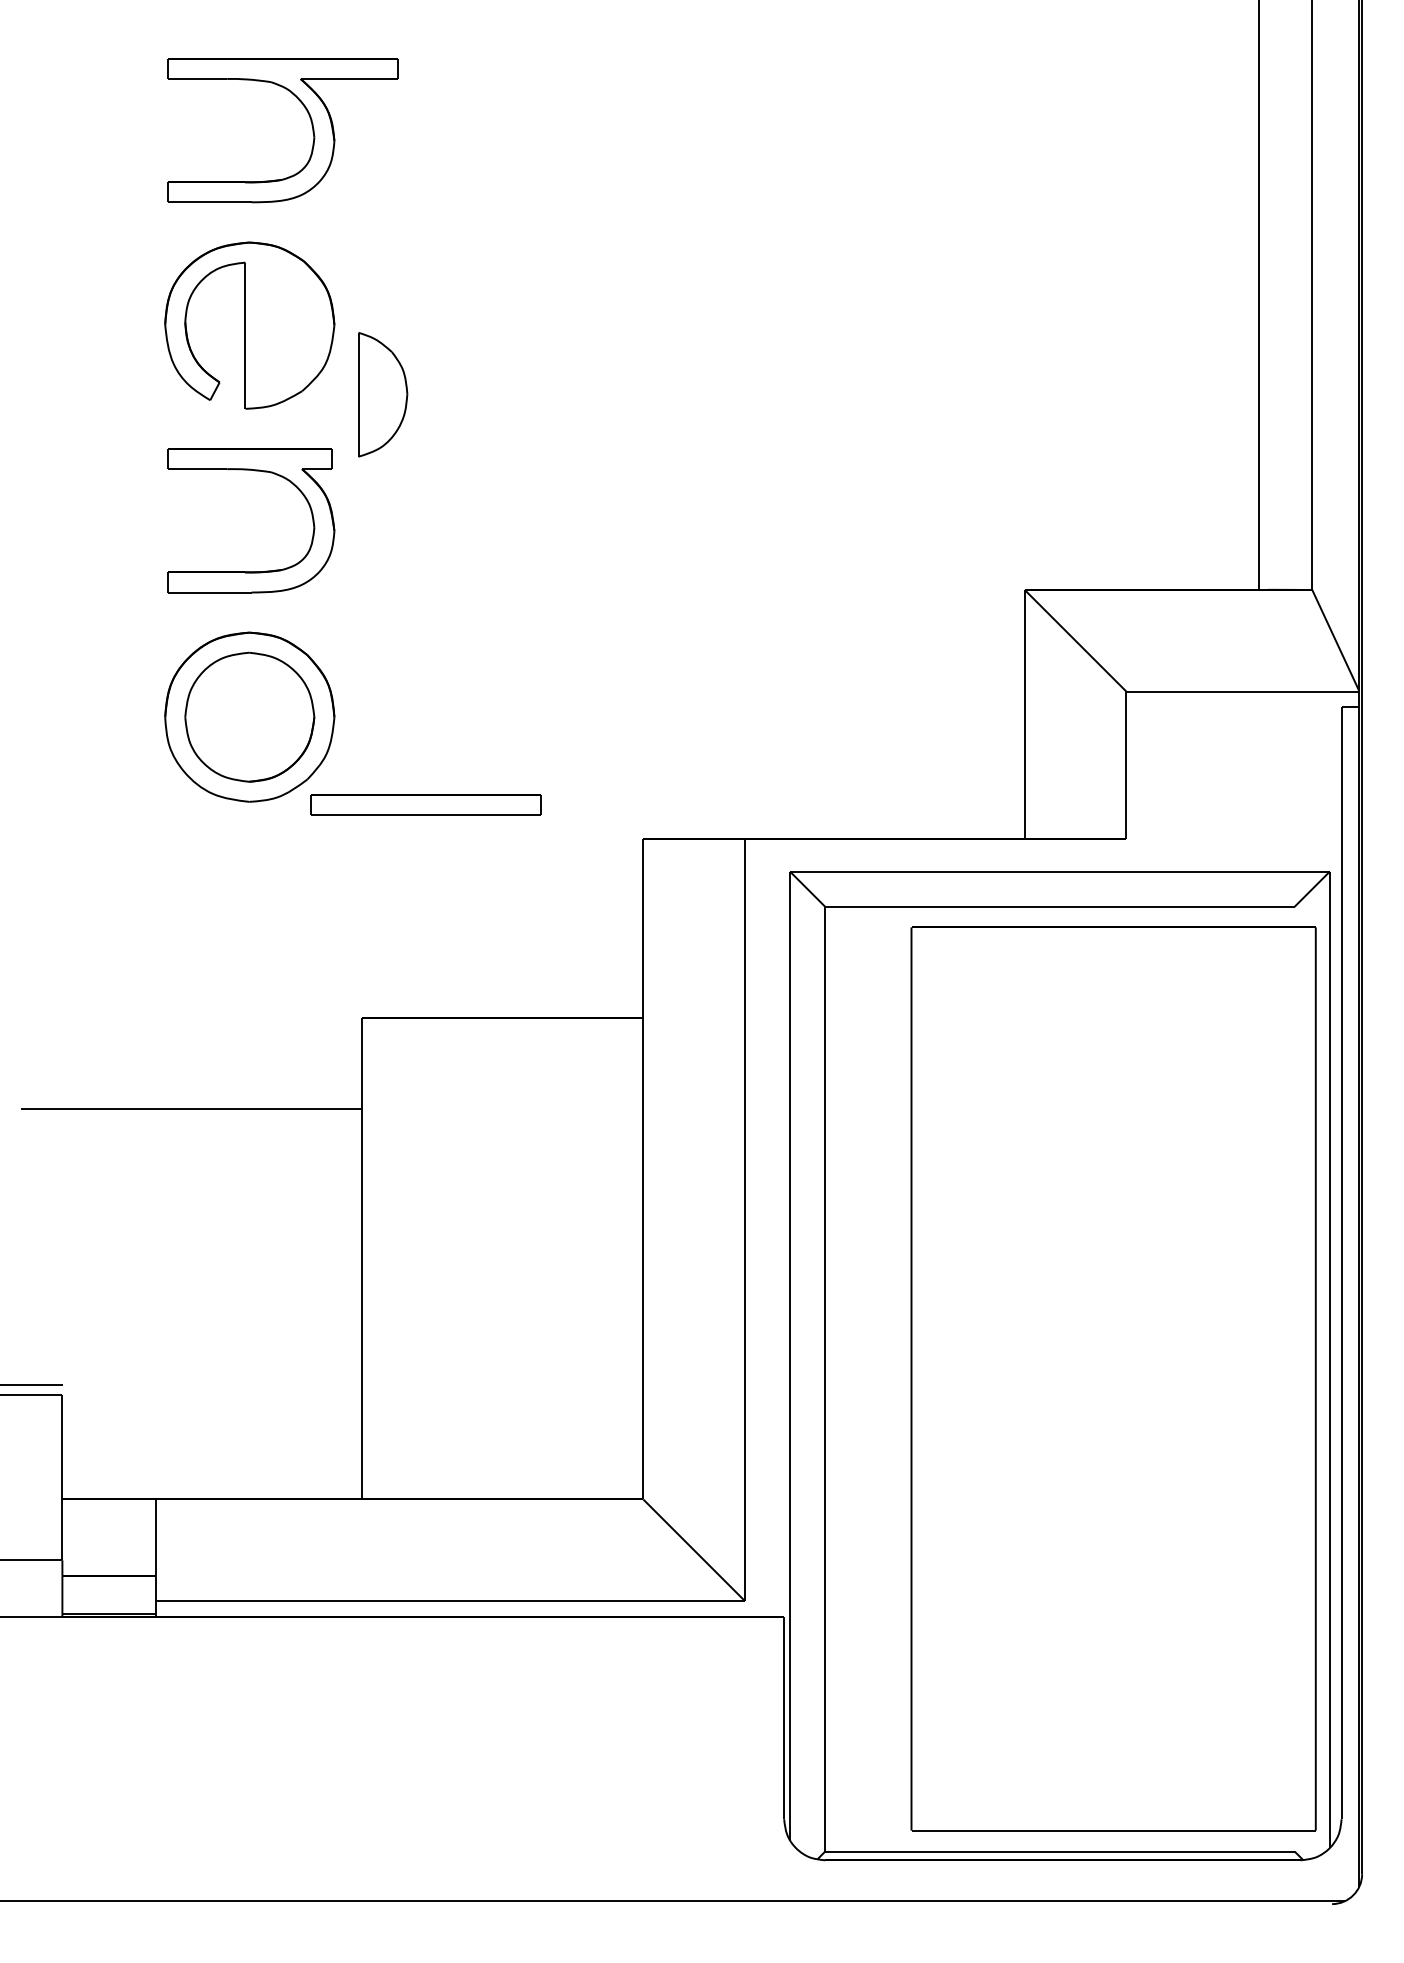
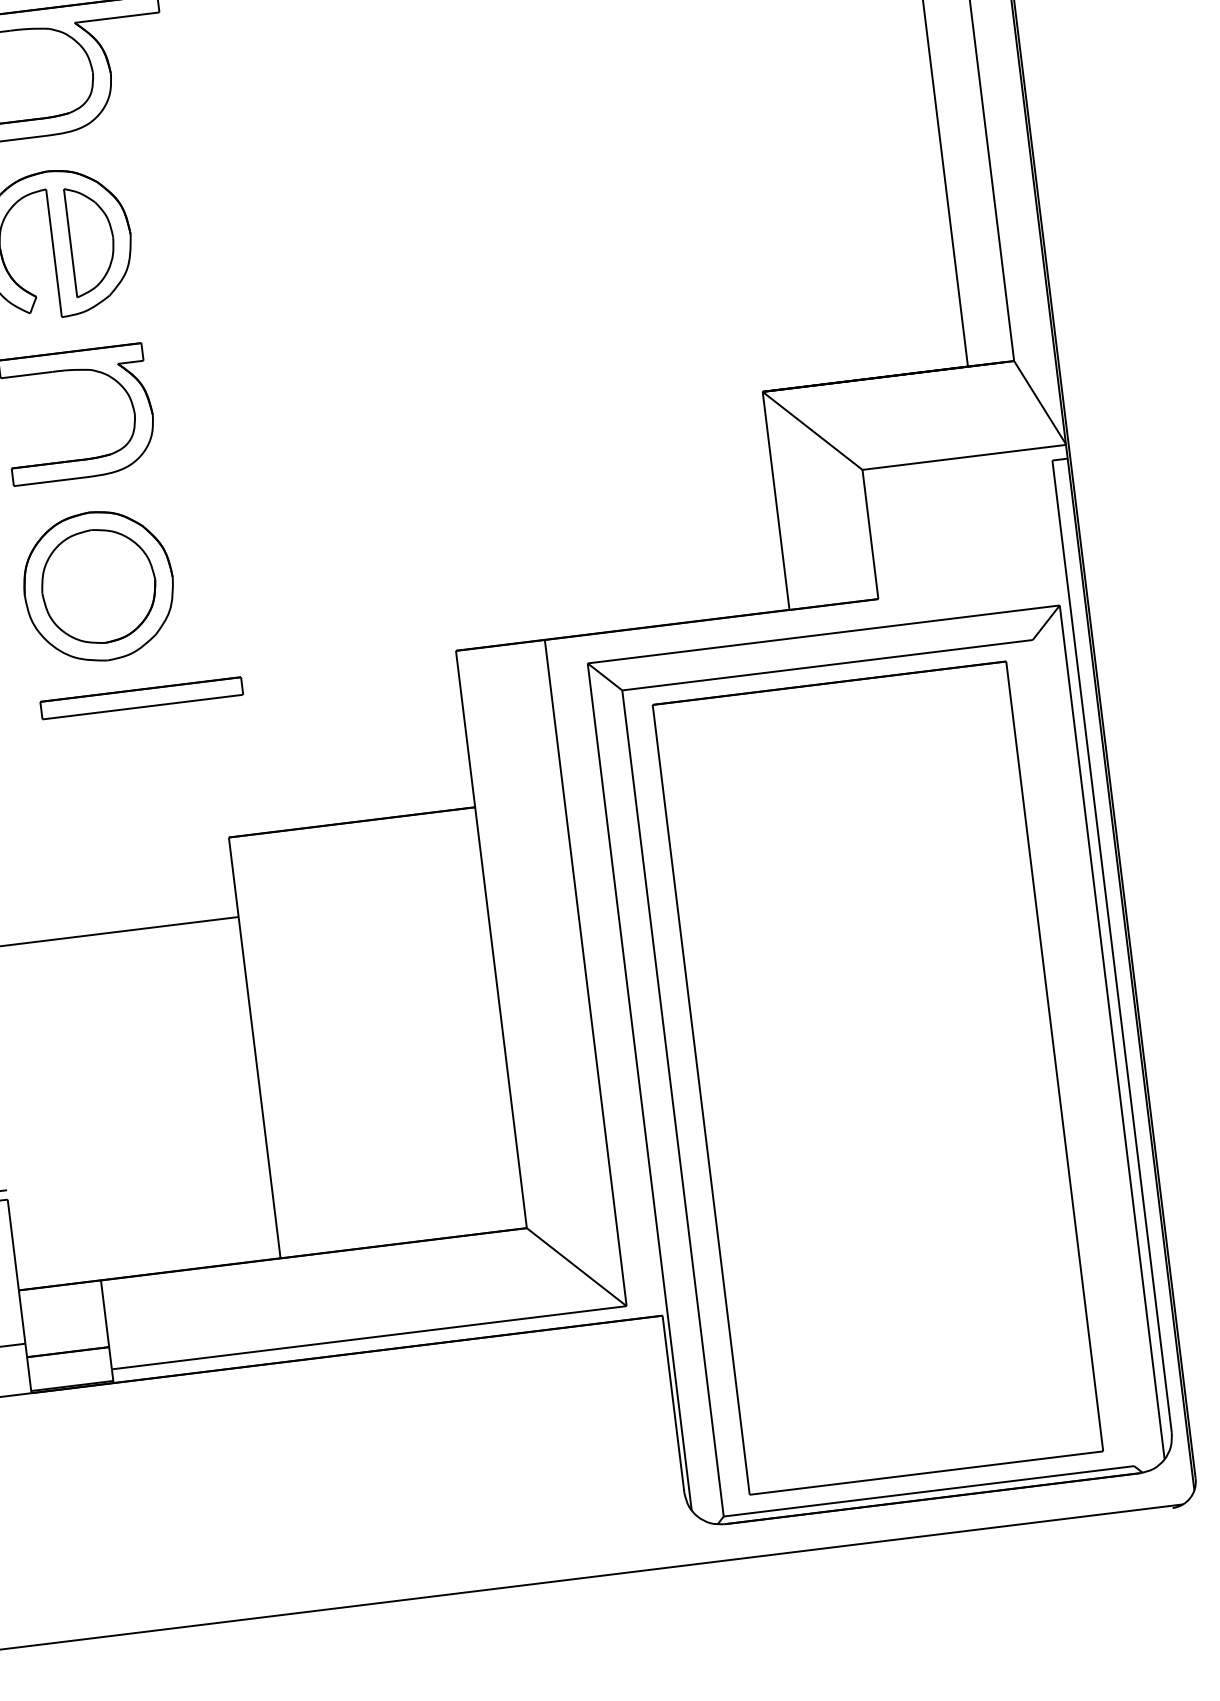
part: (383, 394) -> (92, 240), moved
part: (425, 804) -> (141, 697), moved
part: (1113, 1378) -> (877, 1077), moved

